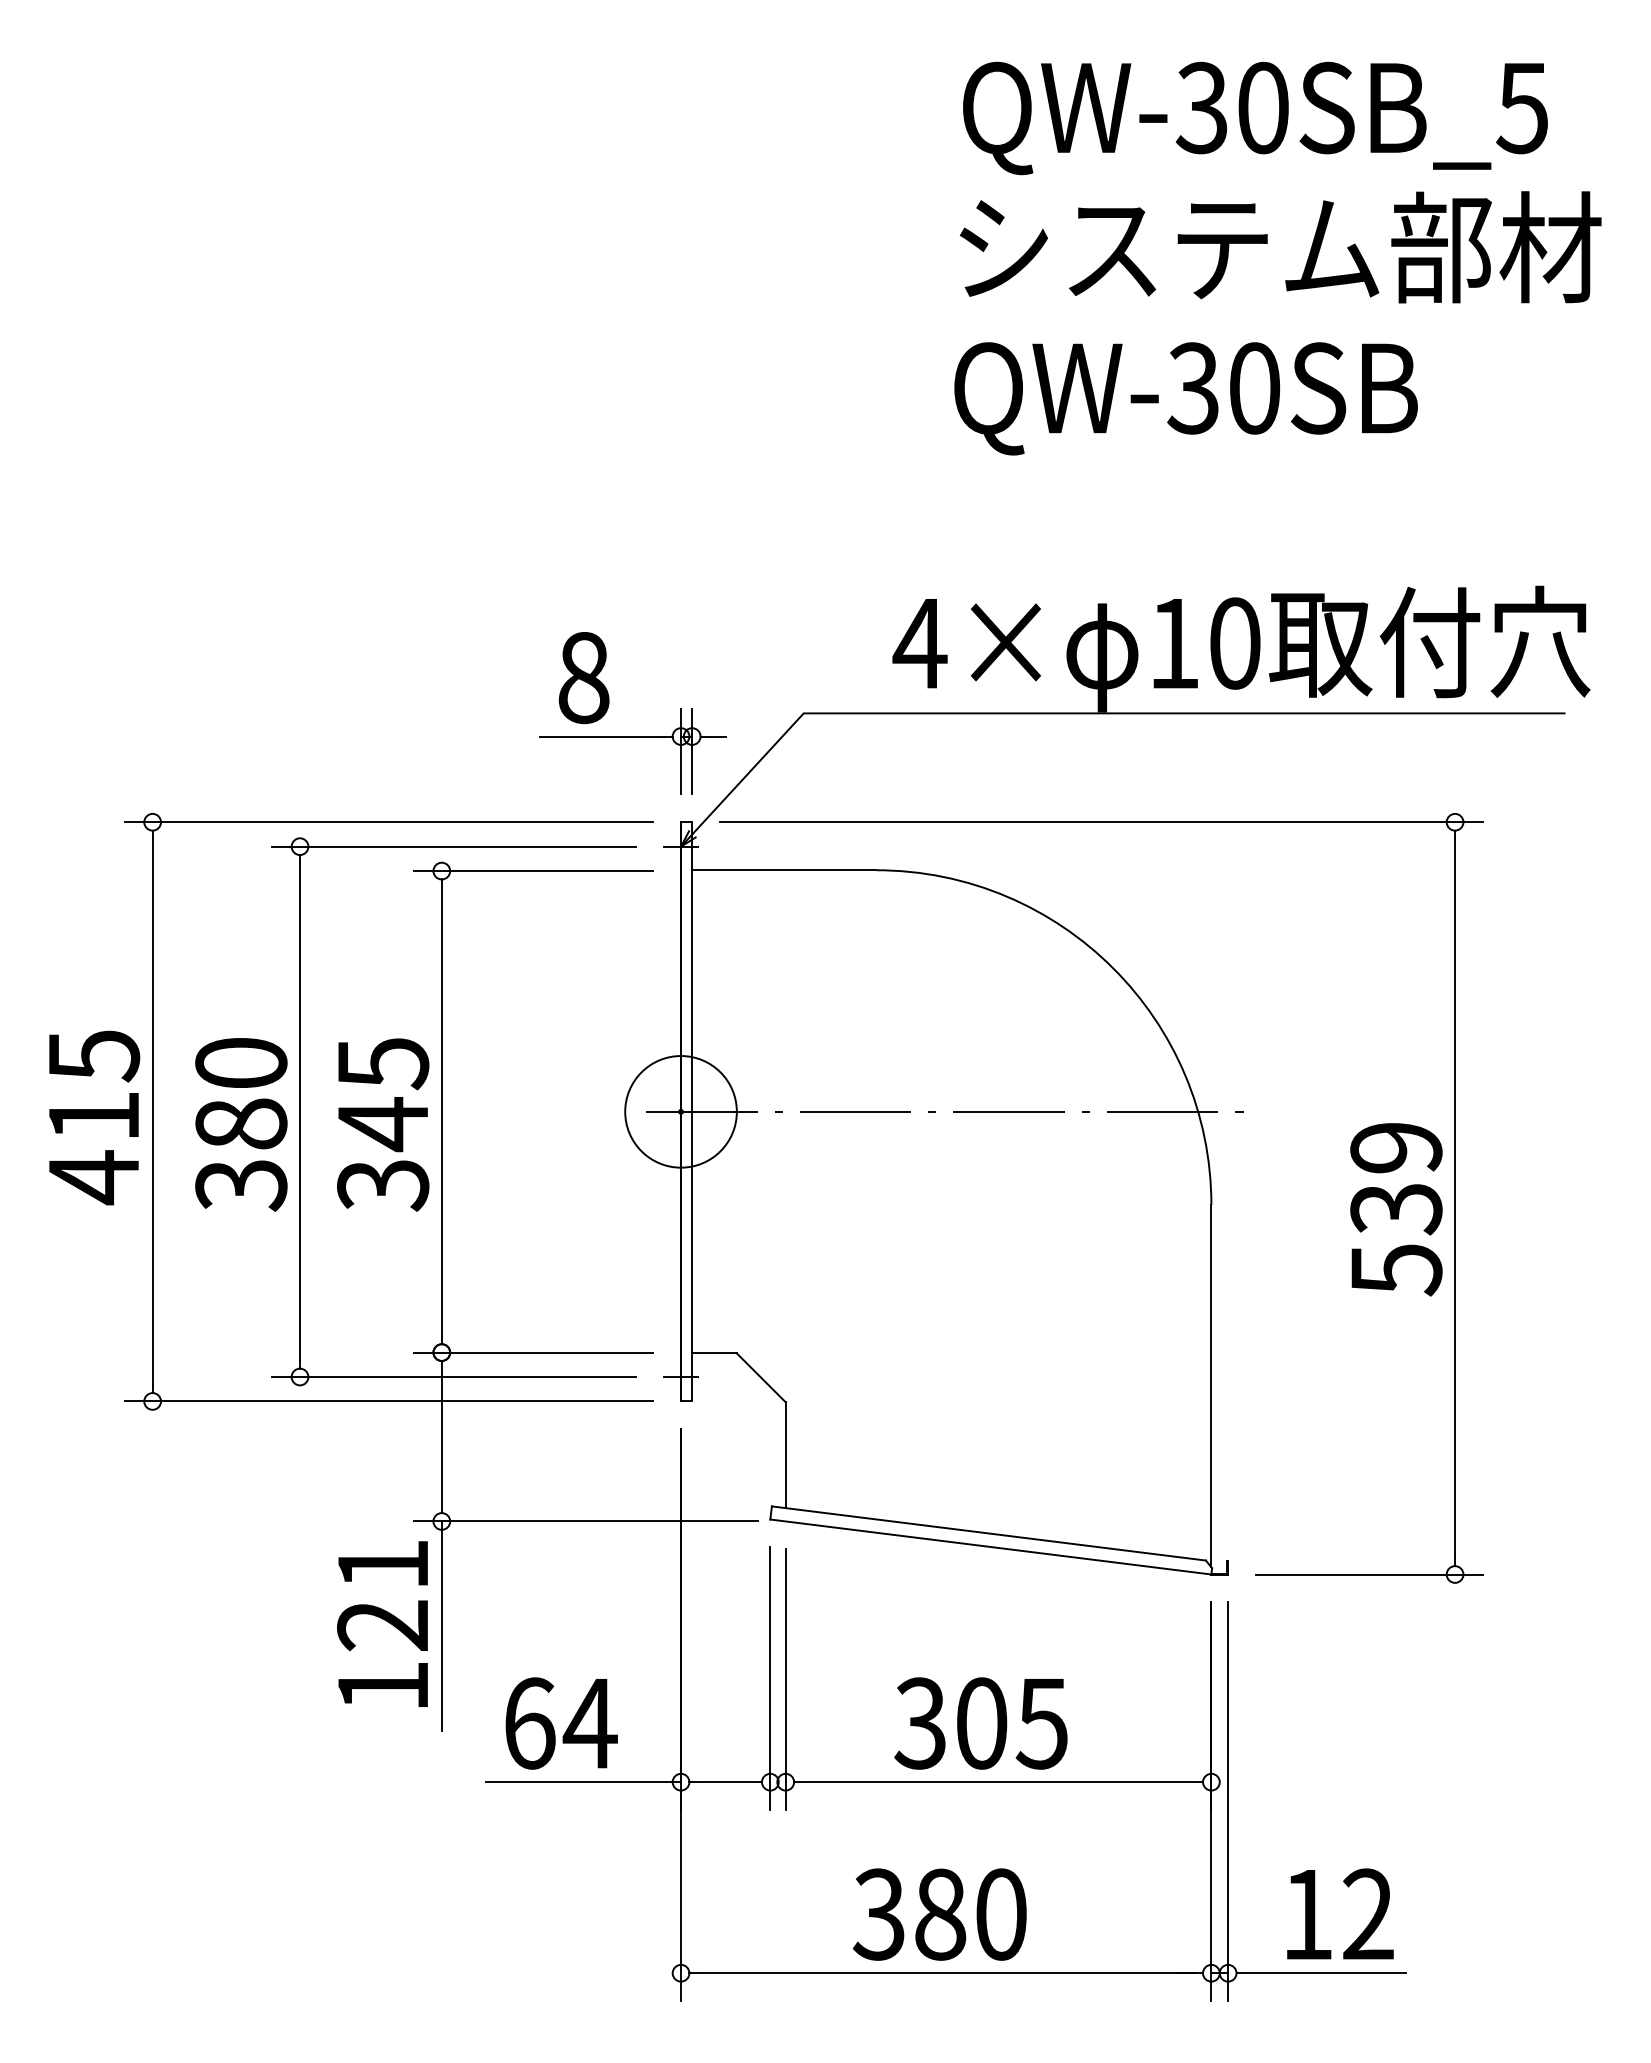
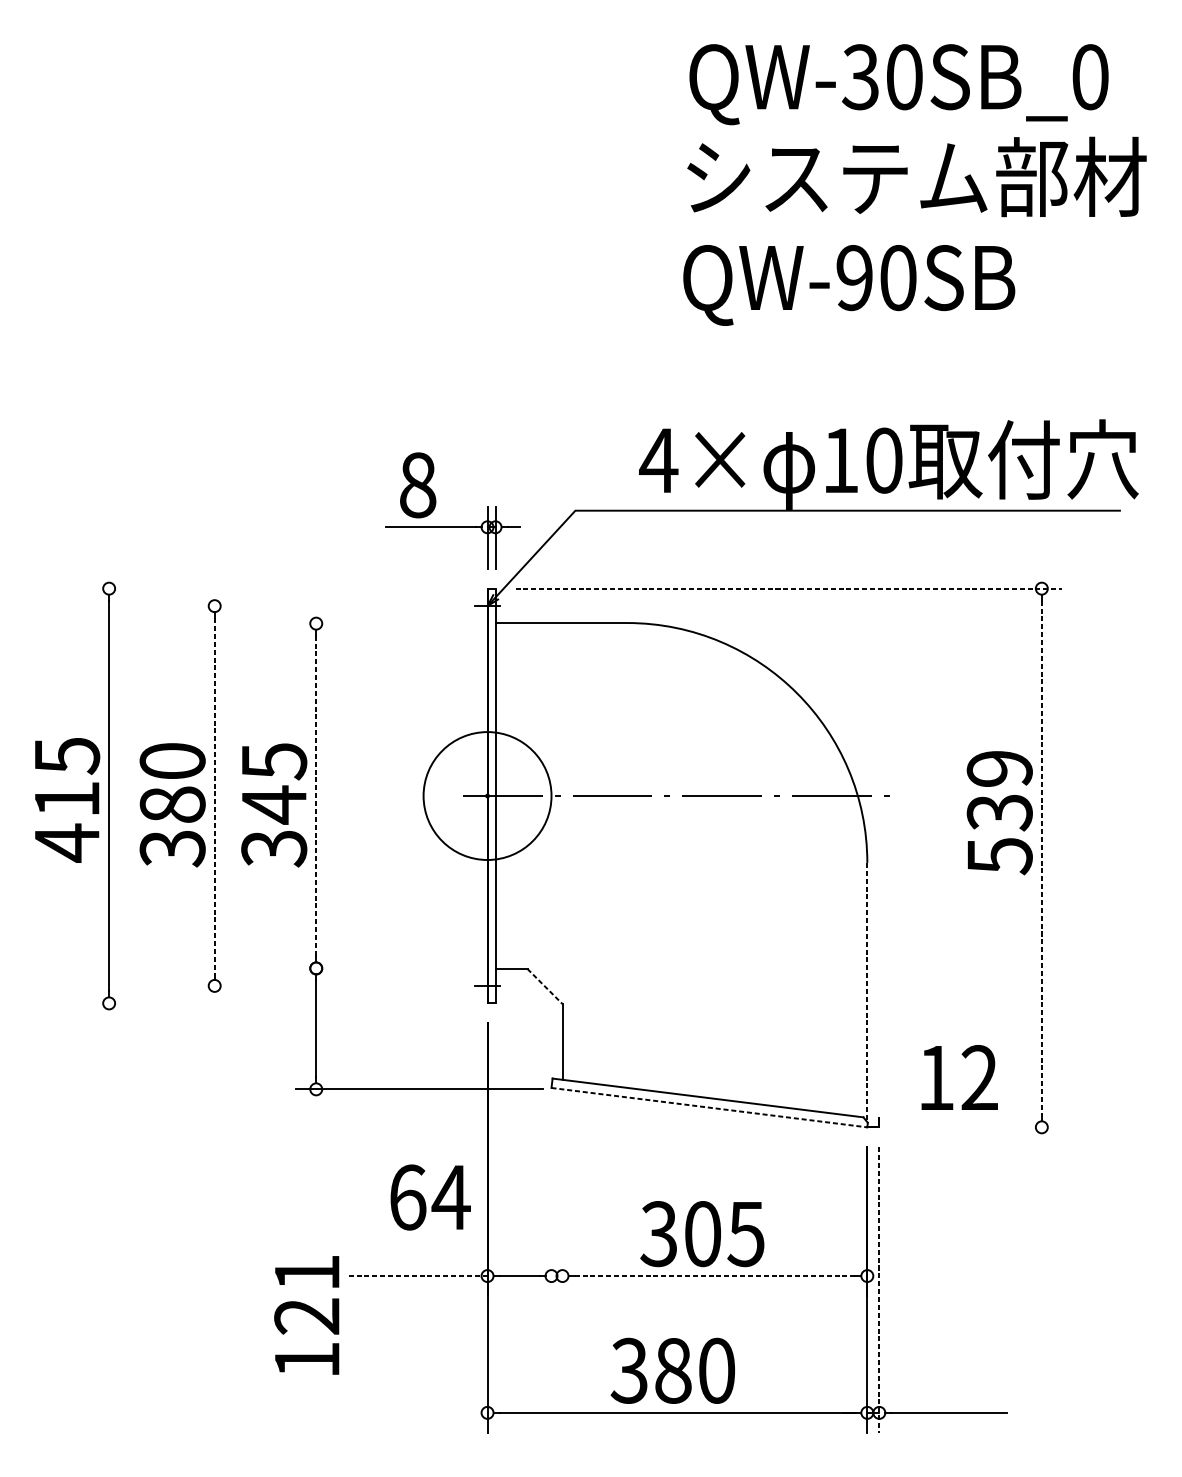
text: (1522, 107) -> (1090, 76), QW-30SB_5 -> QW-30SB_0
text: (1192, 388) -> (853, 278), QW-30SB -> QW-90SB
line: (388, 822) -> (278, 588), removed
line: (1102, 822) -> (789, 588), solid -> dashed
line: (453, 846) -> (324, 606), removed
line: (533, 871) -> (381, 623), removed
circle: (680, 1111) -> (487, 795), size x1.6
line: (300, 1112) -> (215, 796), solid -> dashed
line: (441, 1112) -> (316, 796), solid -> dashed
line: (1455, 1198) -> (1042, 858), solid -> dashed
text: (1396, 1209) -> (999, 812), moved
line: (533, 1352) -> (381, 968), removed
line: (453, 1377) -> (324, 986), removed
line: (761, 1377) -> (545, 986), solid -> dashed
line: (1211, 1386) -> (867, 992), solid -> dashed
line: (388, 1401) -> (278, 1003), removed
line: (991, 1547) -> (709, 1108), solid -> dashed
line: (1369, 1574) -> (980, 1127), removed
text: (382, 1623) -> (306, 1314), moved
line: (441, 1625) -> (316, 1163), removed
line: (770, 1678) -> (551, 1201), removed
line: (785, 1679) -> (562, 1202), removed
text: (561, 1723) -> (430, 1197), moved
line: (583, 1782) -> (417, 1276), solid -> dashed
line: (998, 1782) -> (714, 1276), solid -> dashed
line: (1228, 1802) -> (879, 1290), solid -> dashed
text: (1340, 1913) -> (959, 1077), moved

